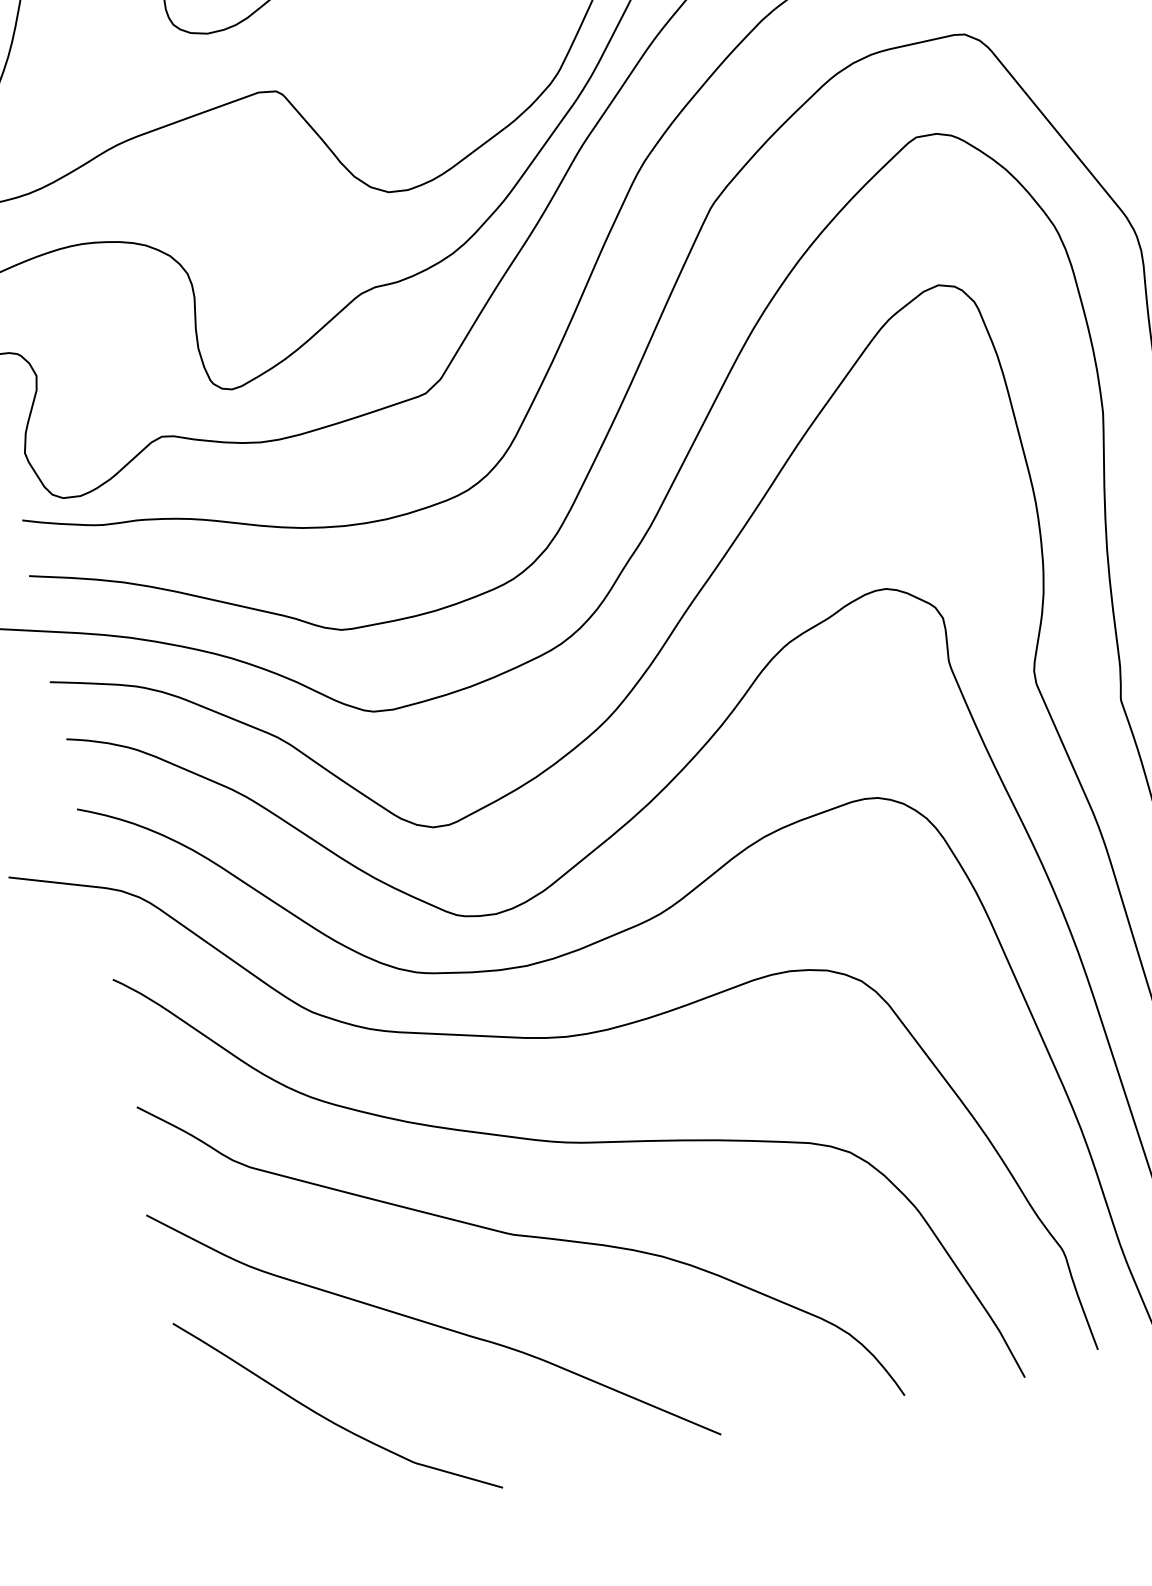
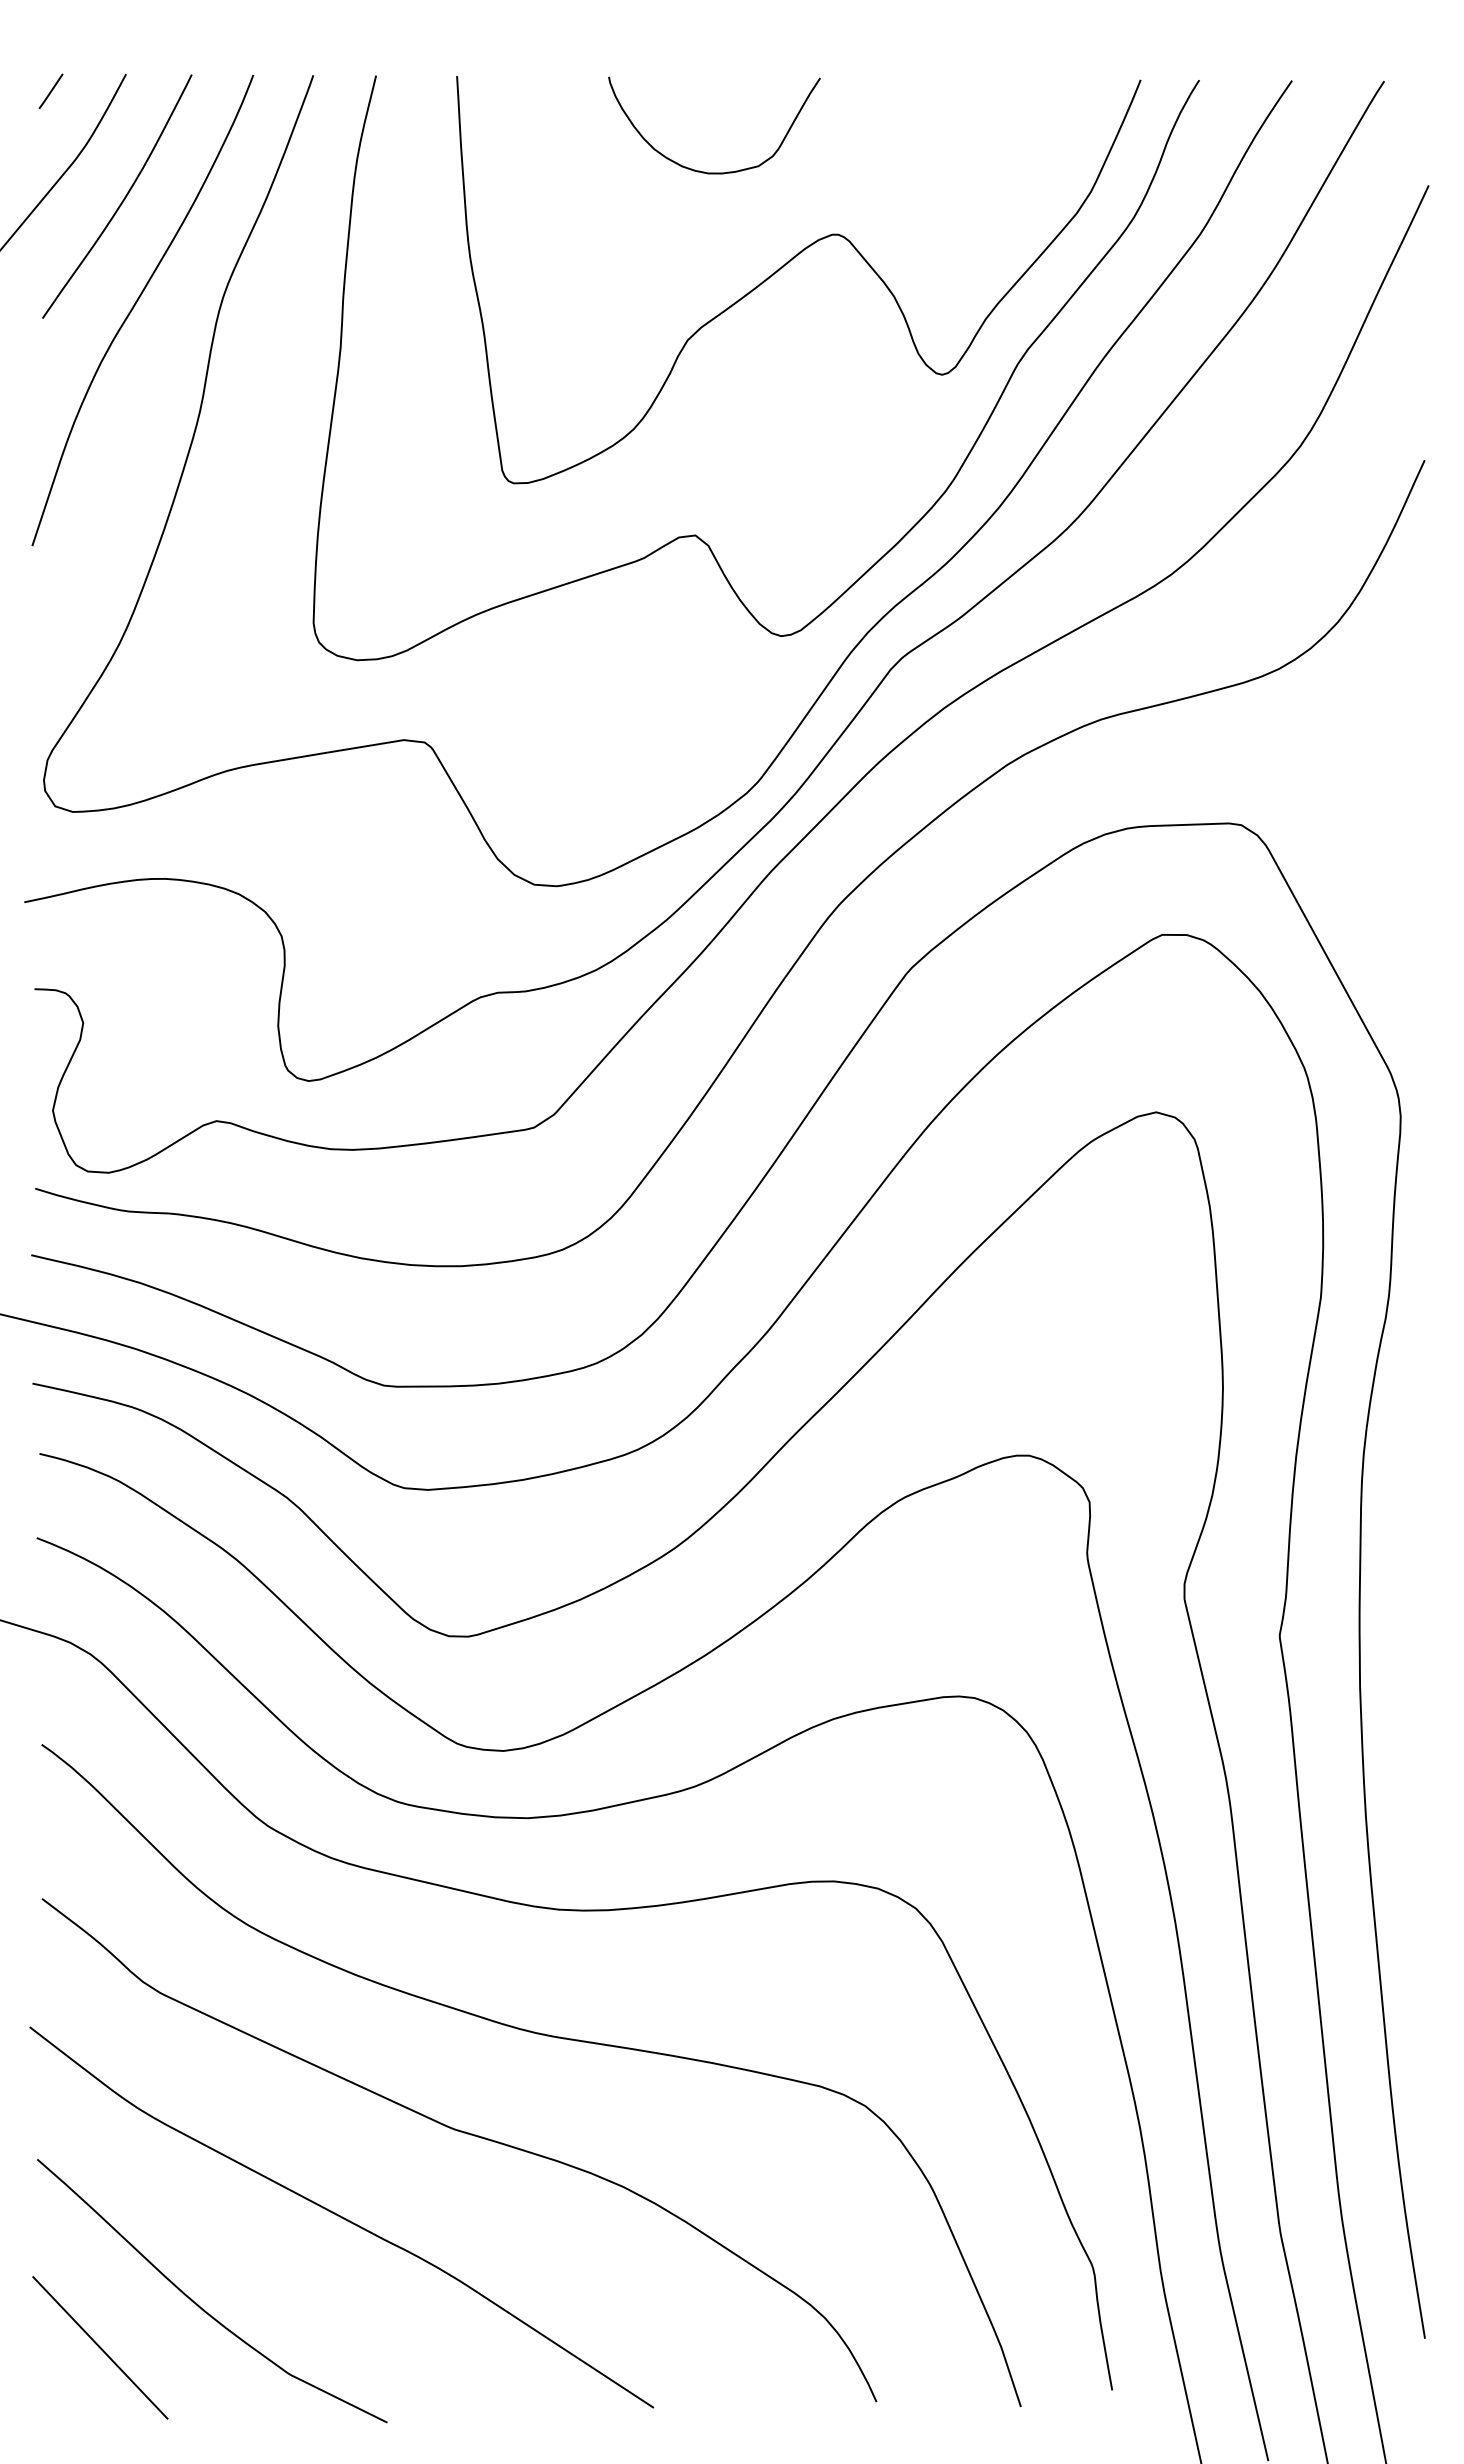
line: (254, 1469) -> (100, 2347), added

